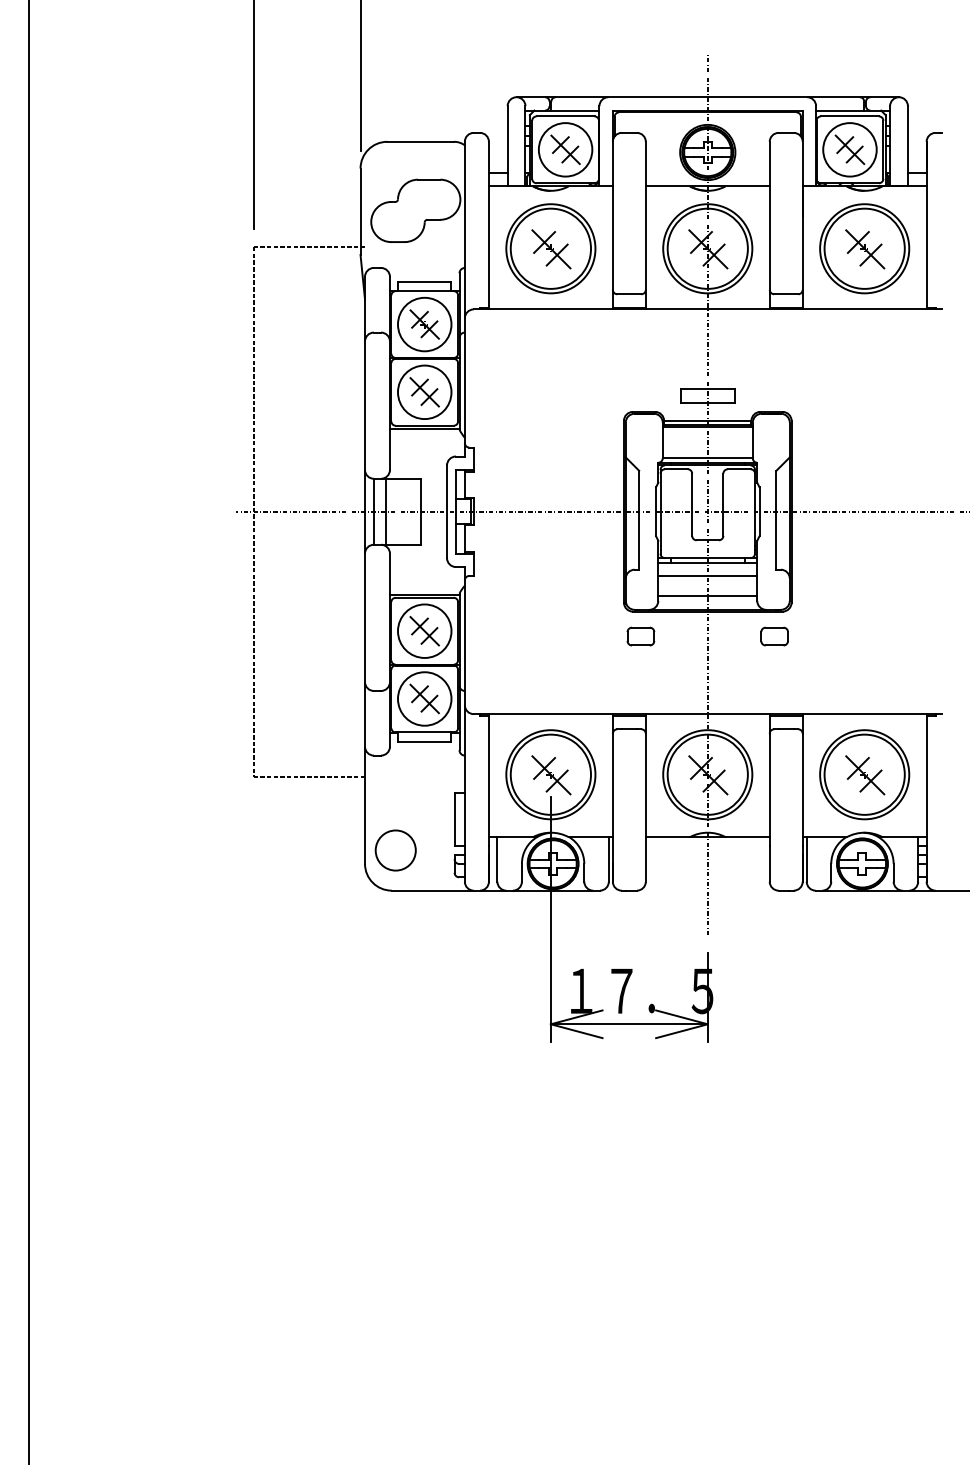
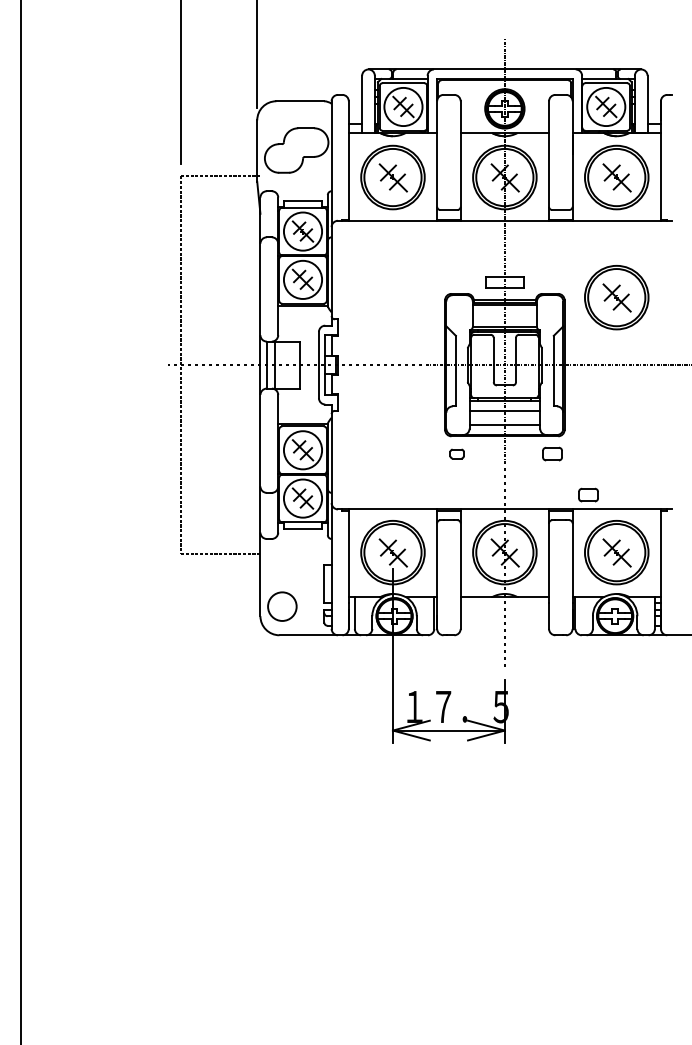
part: (864, 416) -> (616, 297), added
part: (639, 635) -> (456, 453), size x0.7
part: (825, 693) -> (588, 494), added

